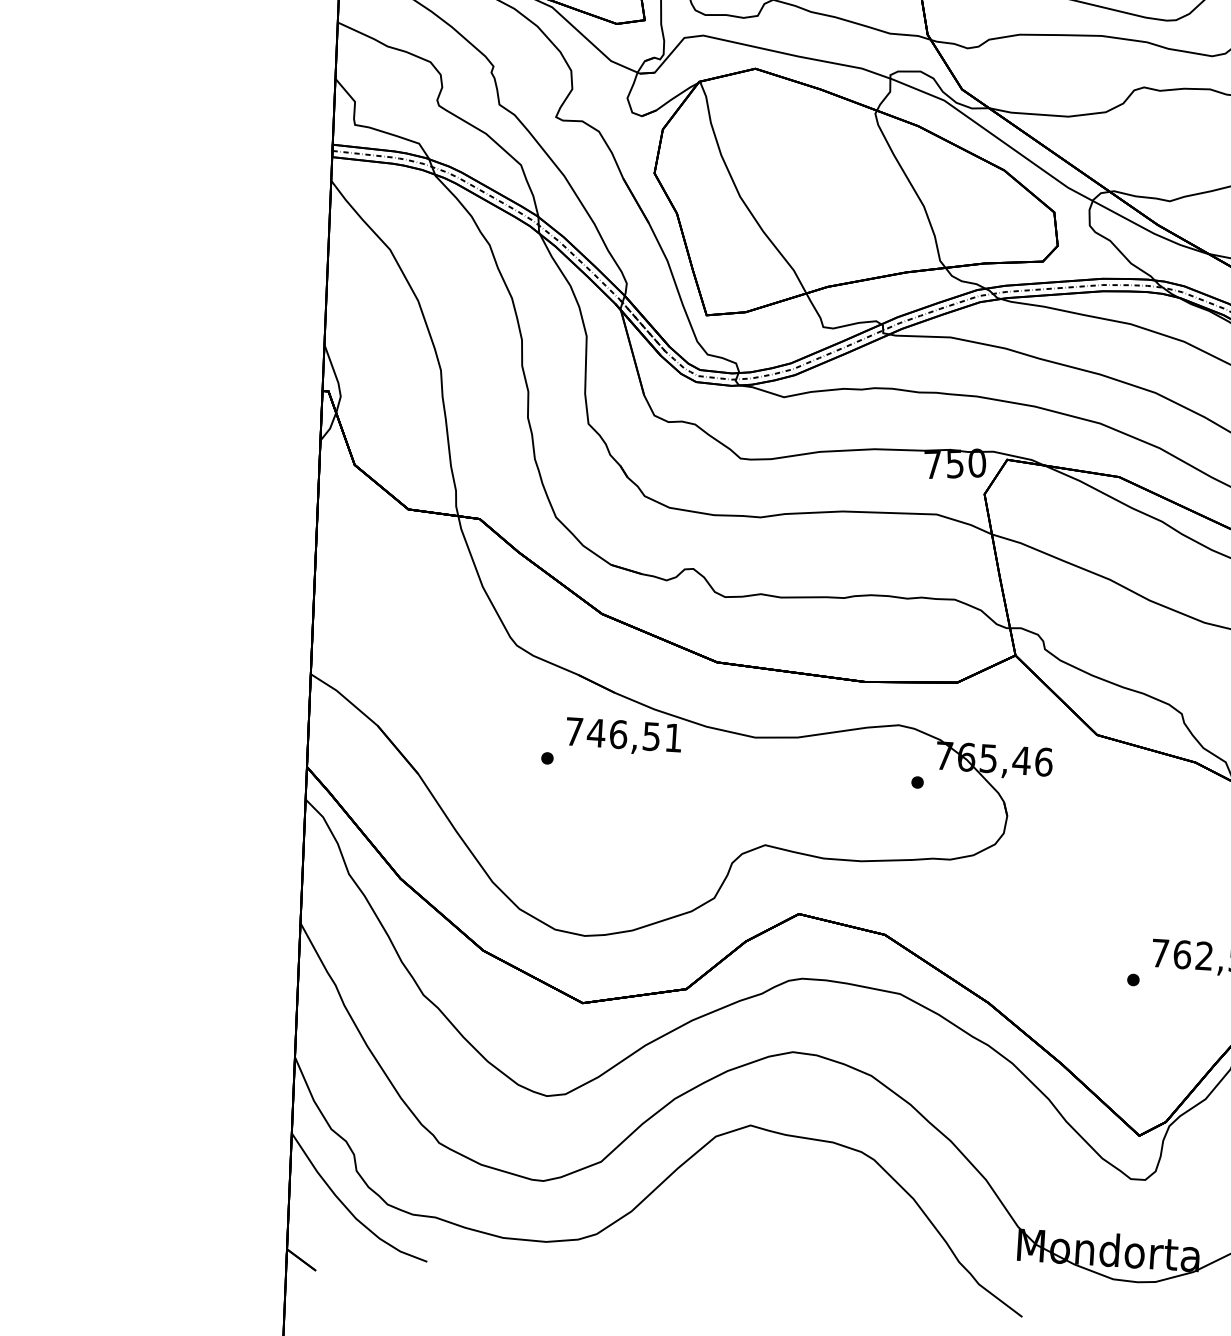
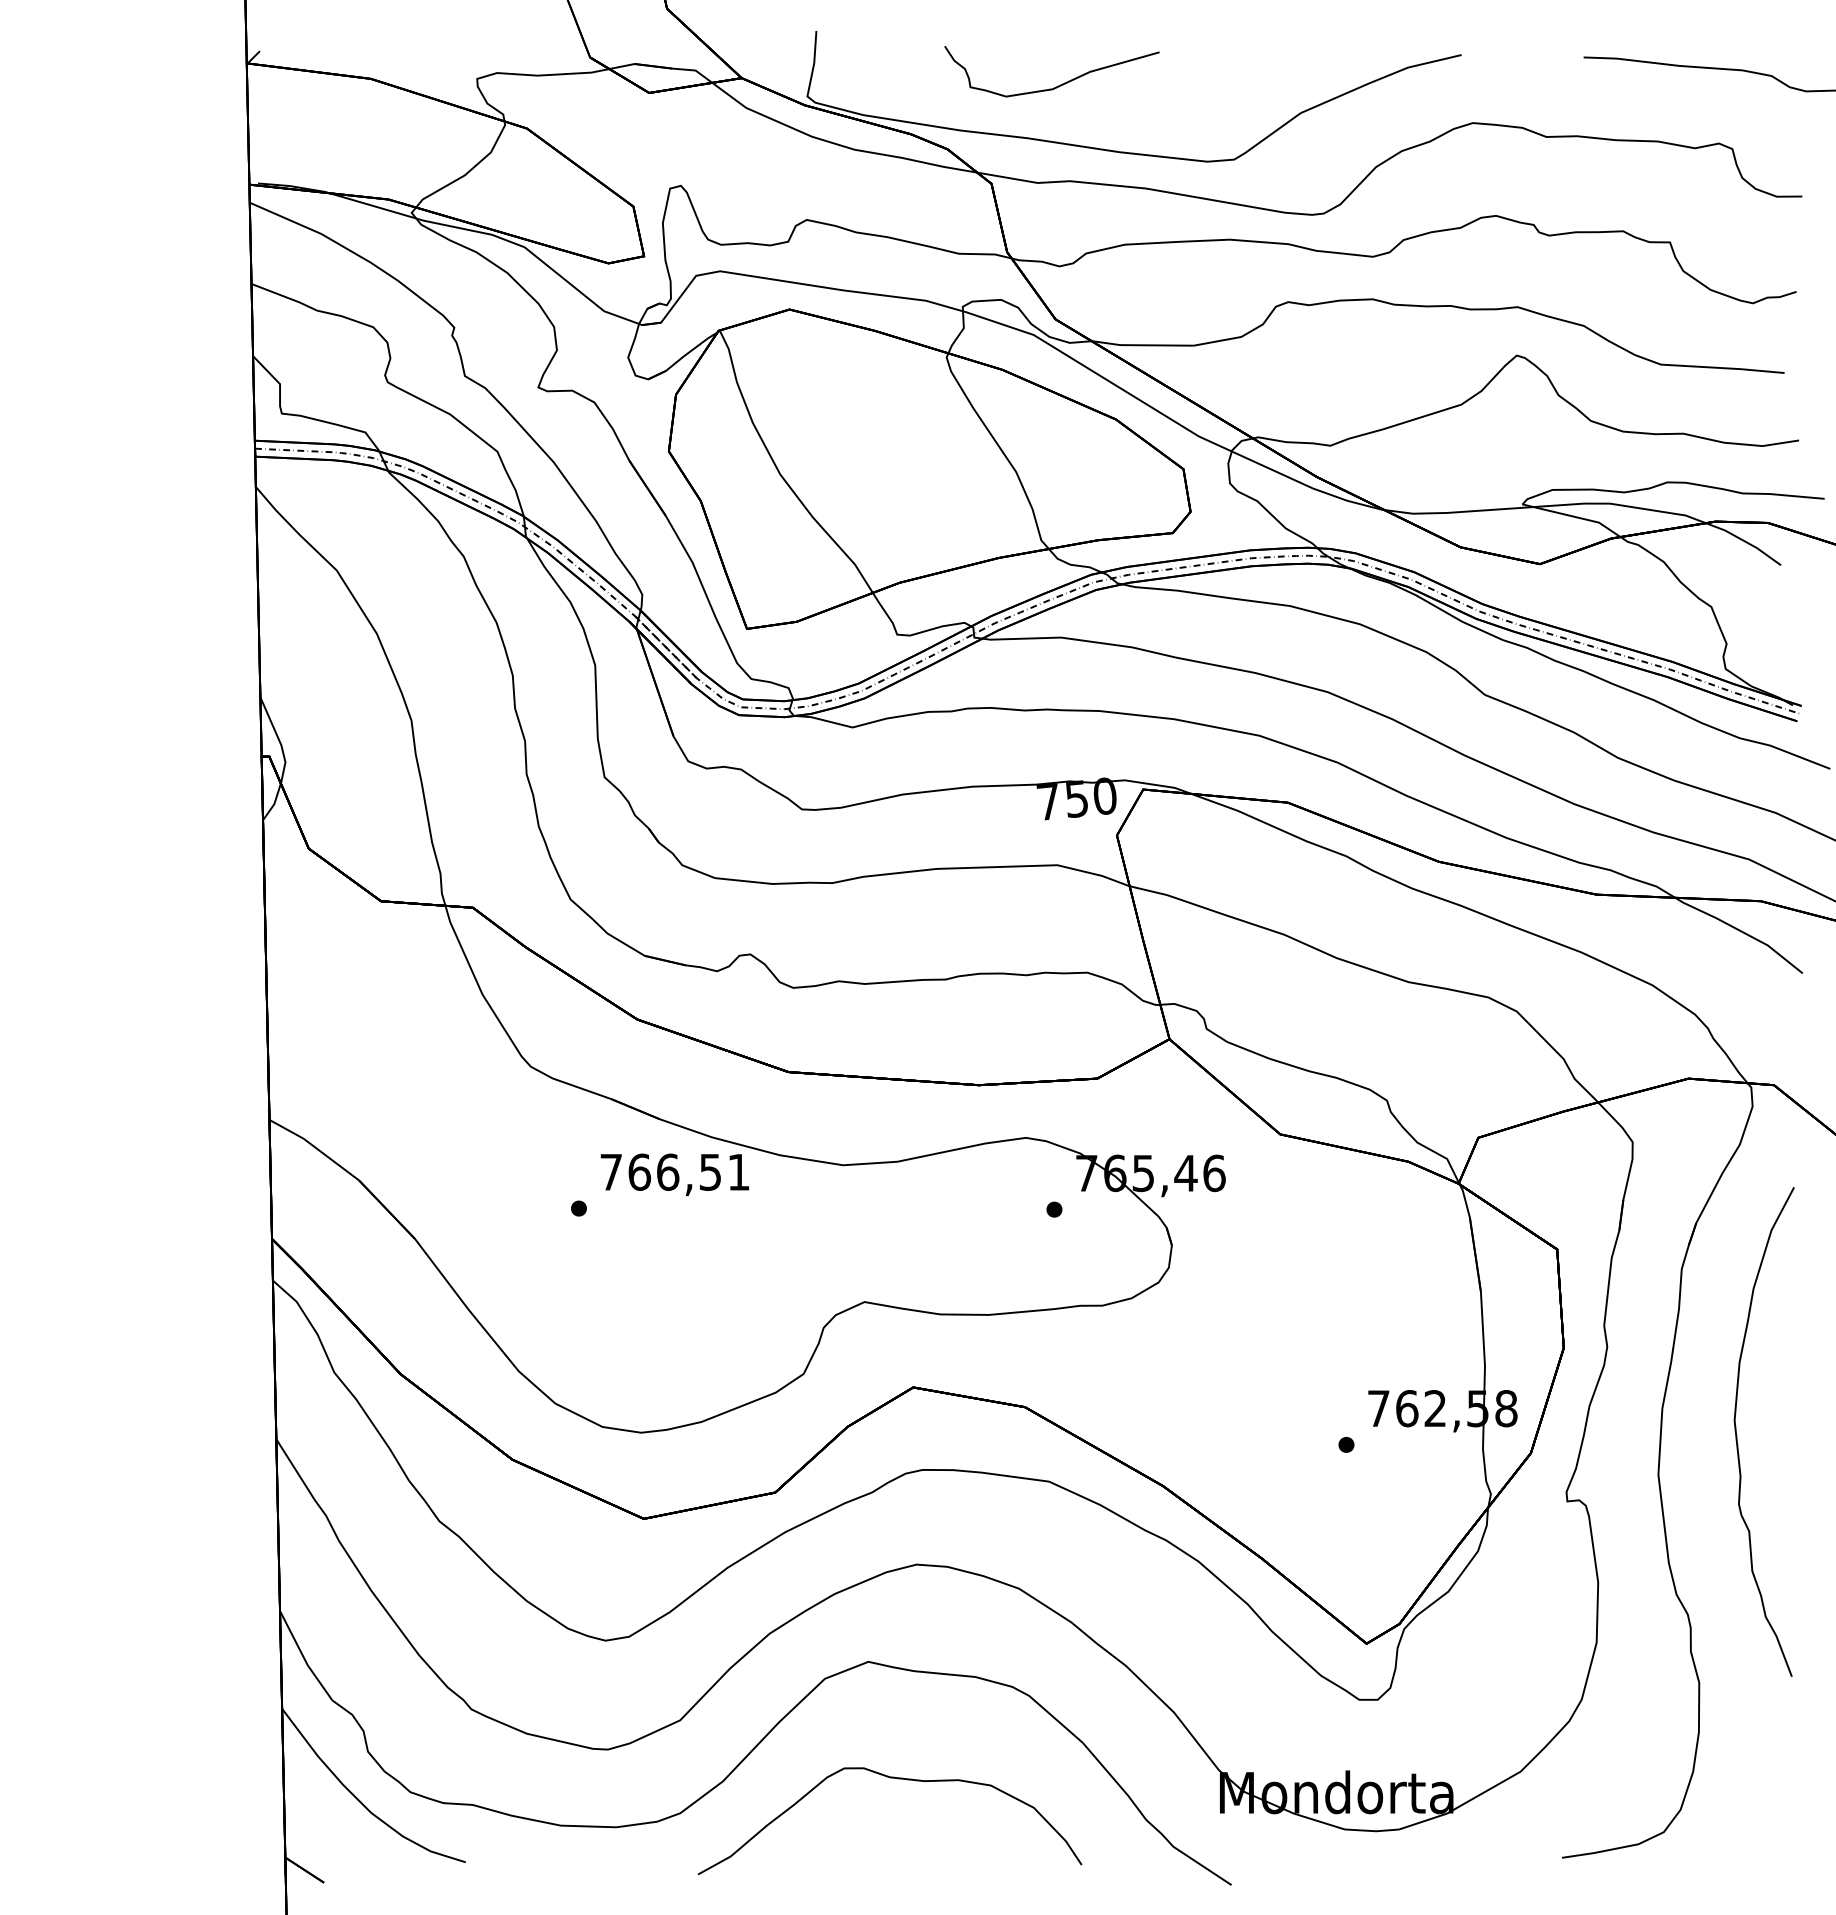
text: (596, 732) -> (639, 1171), 746,51 -> 766,51
curve: (768, 1218) -> (898, 1779), added

